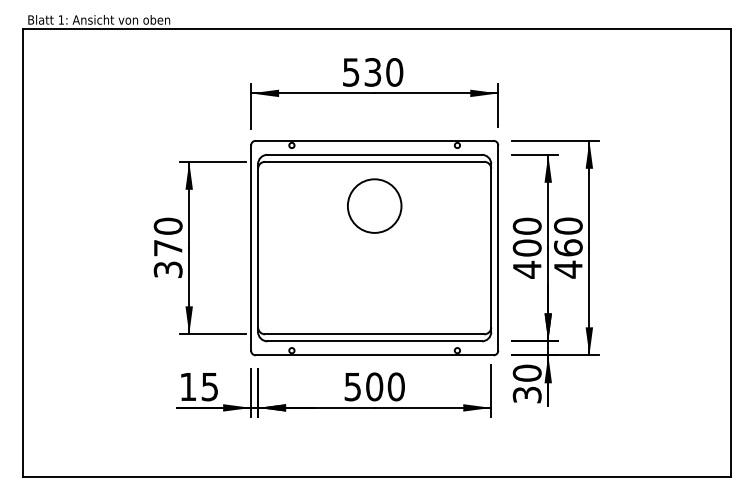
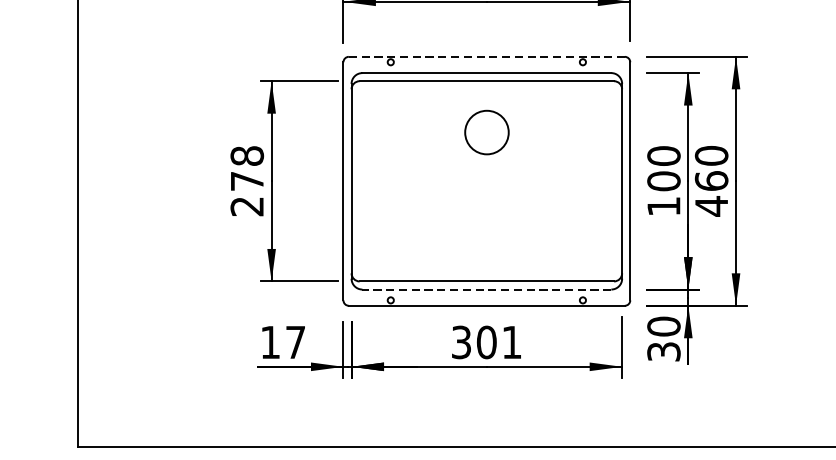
line: (374, 140) -> (486, 56), solid -> dashed
circle: (374, 205) -> (486, 131), size x0.7
text: (168, 247) -> (247, 180), 370 -> 278
text: (527, 269) -> (664, 206), 400 -> 100
line: (374, 341) -> (486, 289), solid -> dashed
text: (374, 386) -> (486, 341), 500 -> 301
text: (209, 387) -> (295, 343), 15 -> 17

